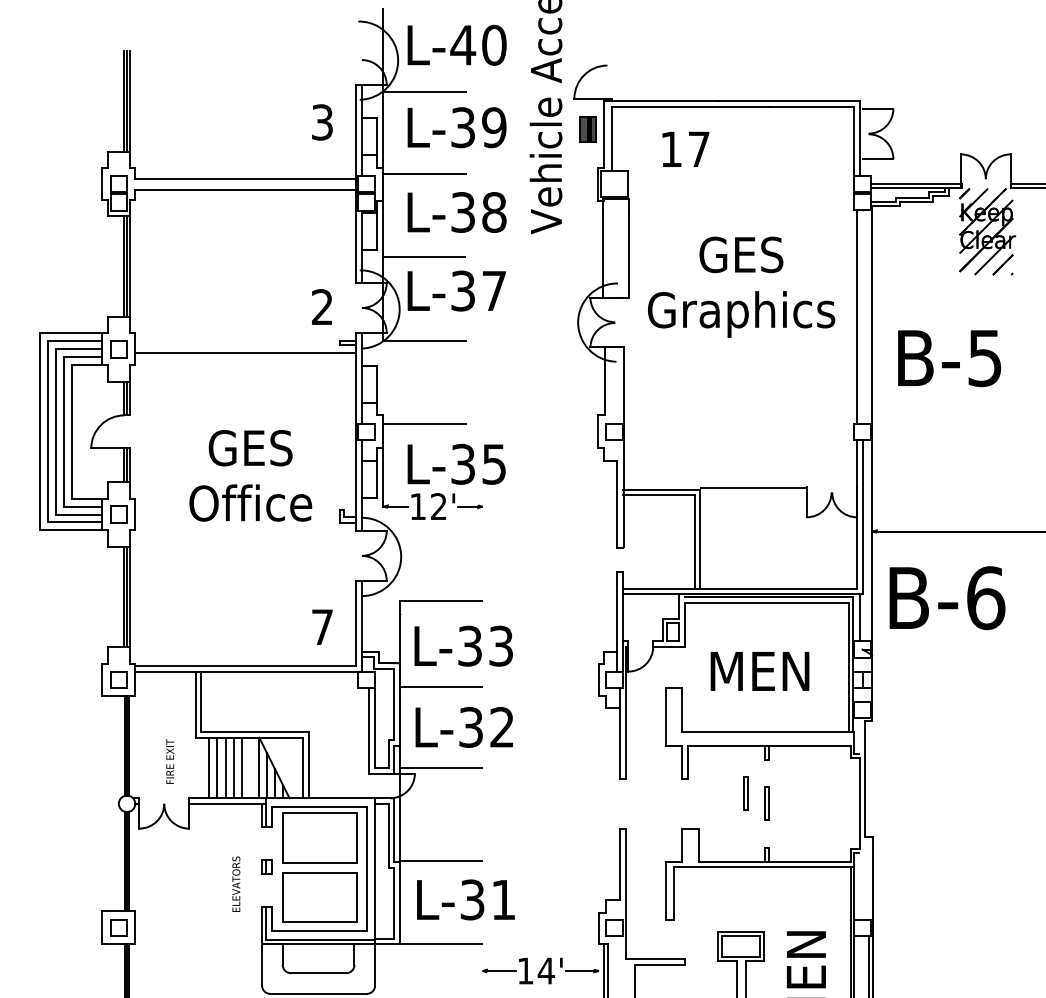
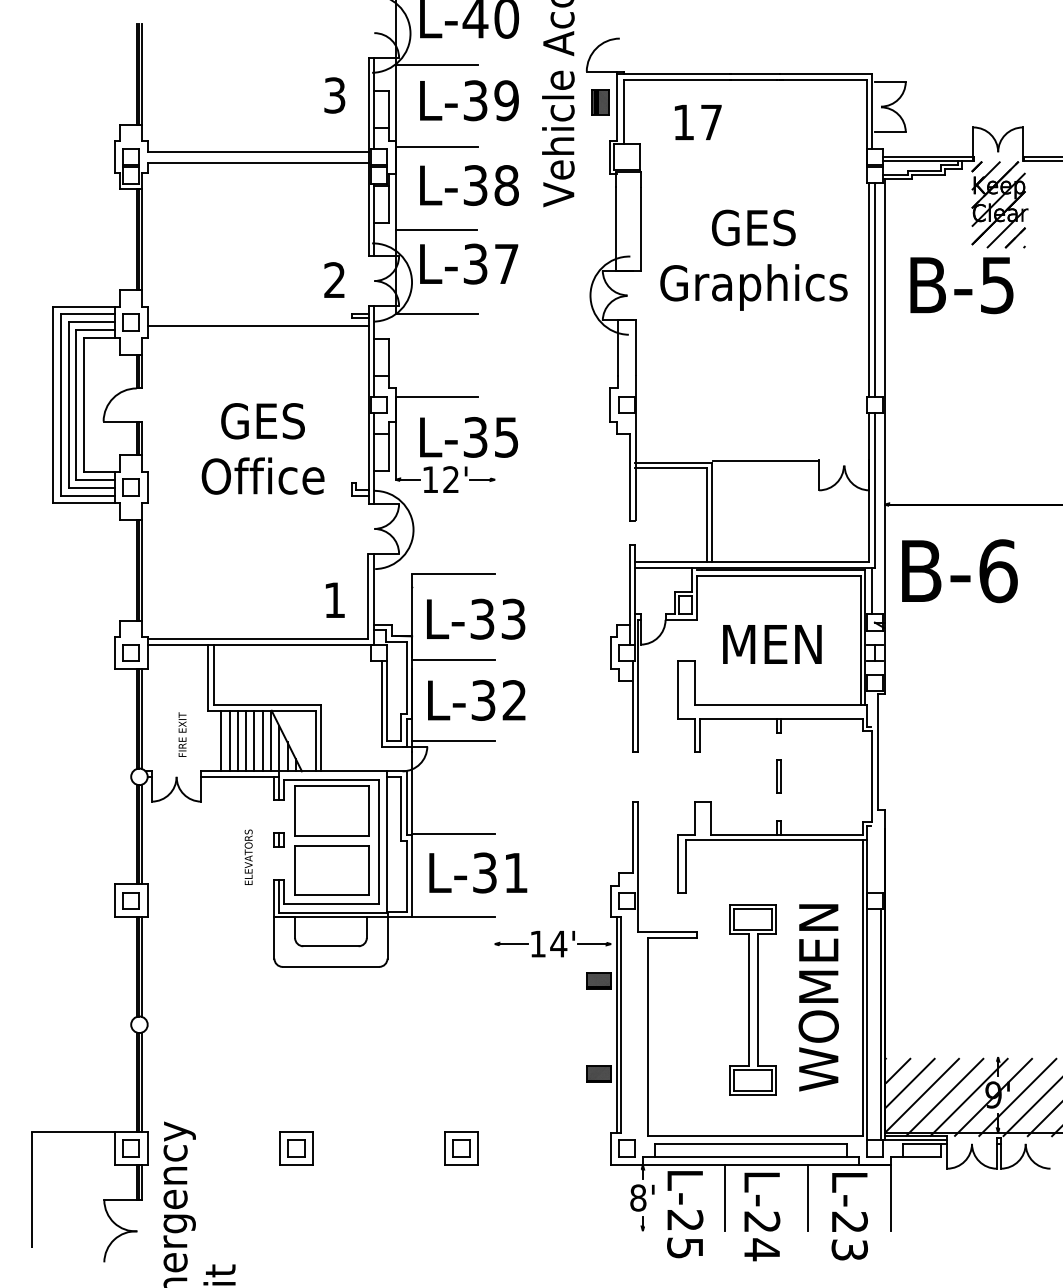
line: (862, 316) -> (874, 289), added
text: (949, 358) -> (961, 285), moved
text: (322, 626) -> (334, 599), 7 -> 1
line: (250, 767) -> (262, 740), added
part: (745, 793) -> (757, 766), removed

